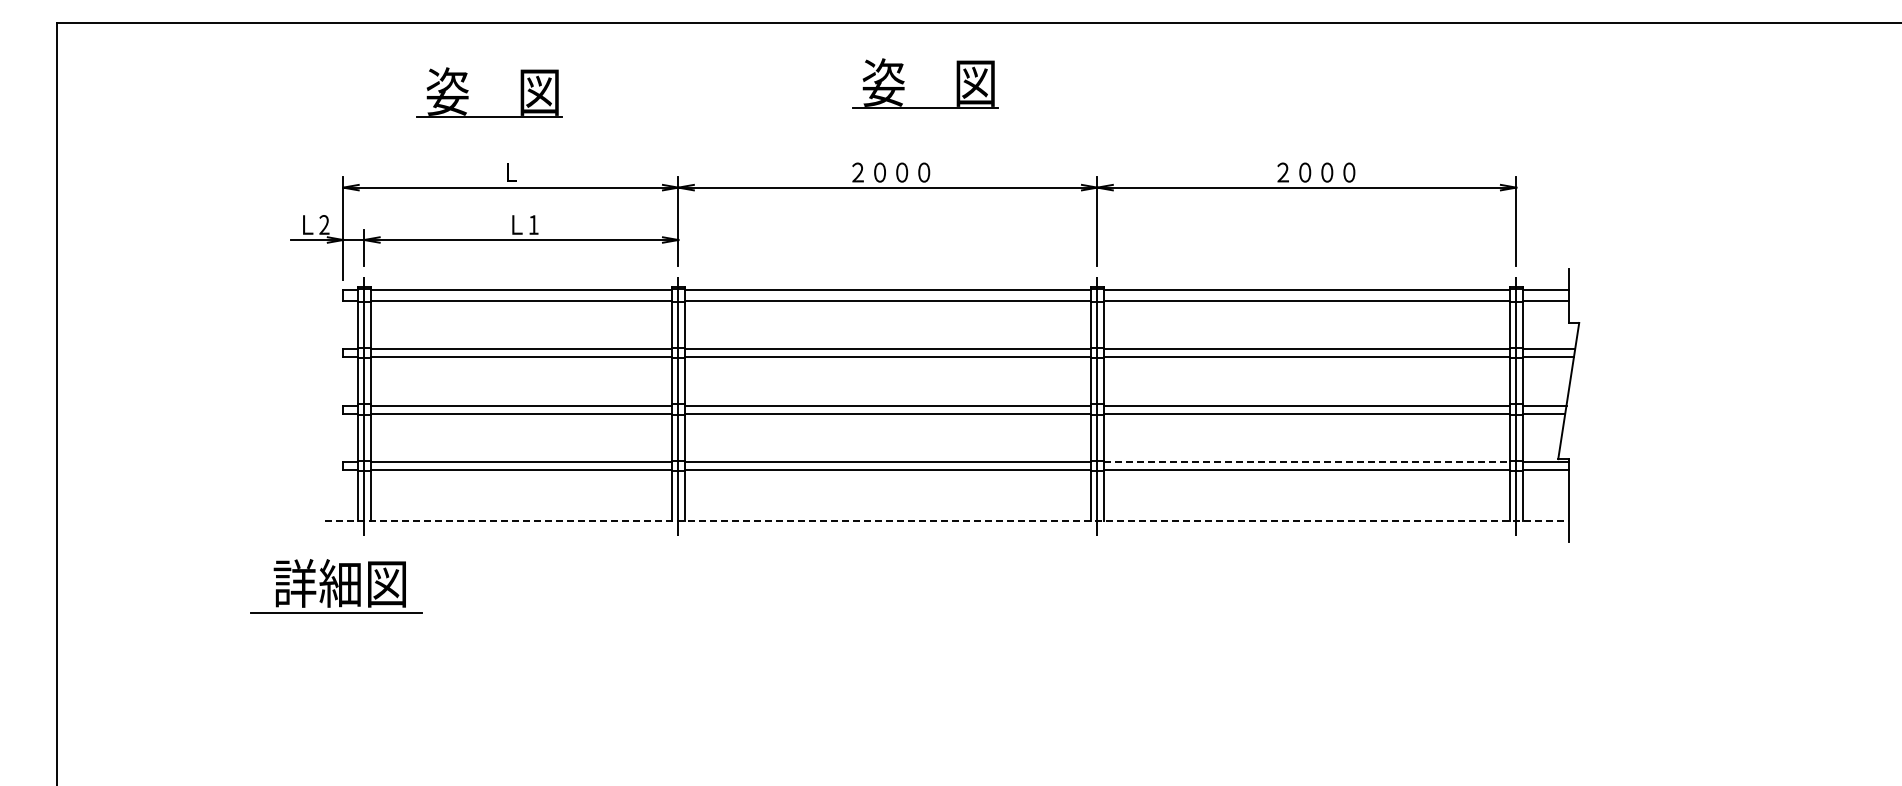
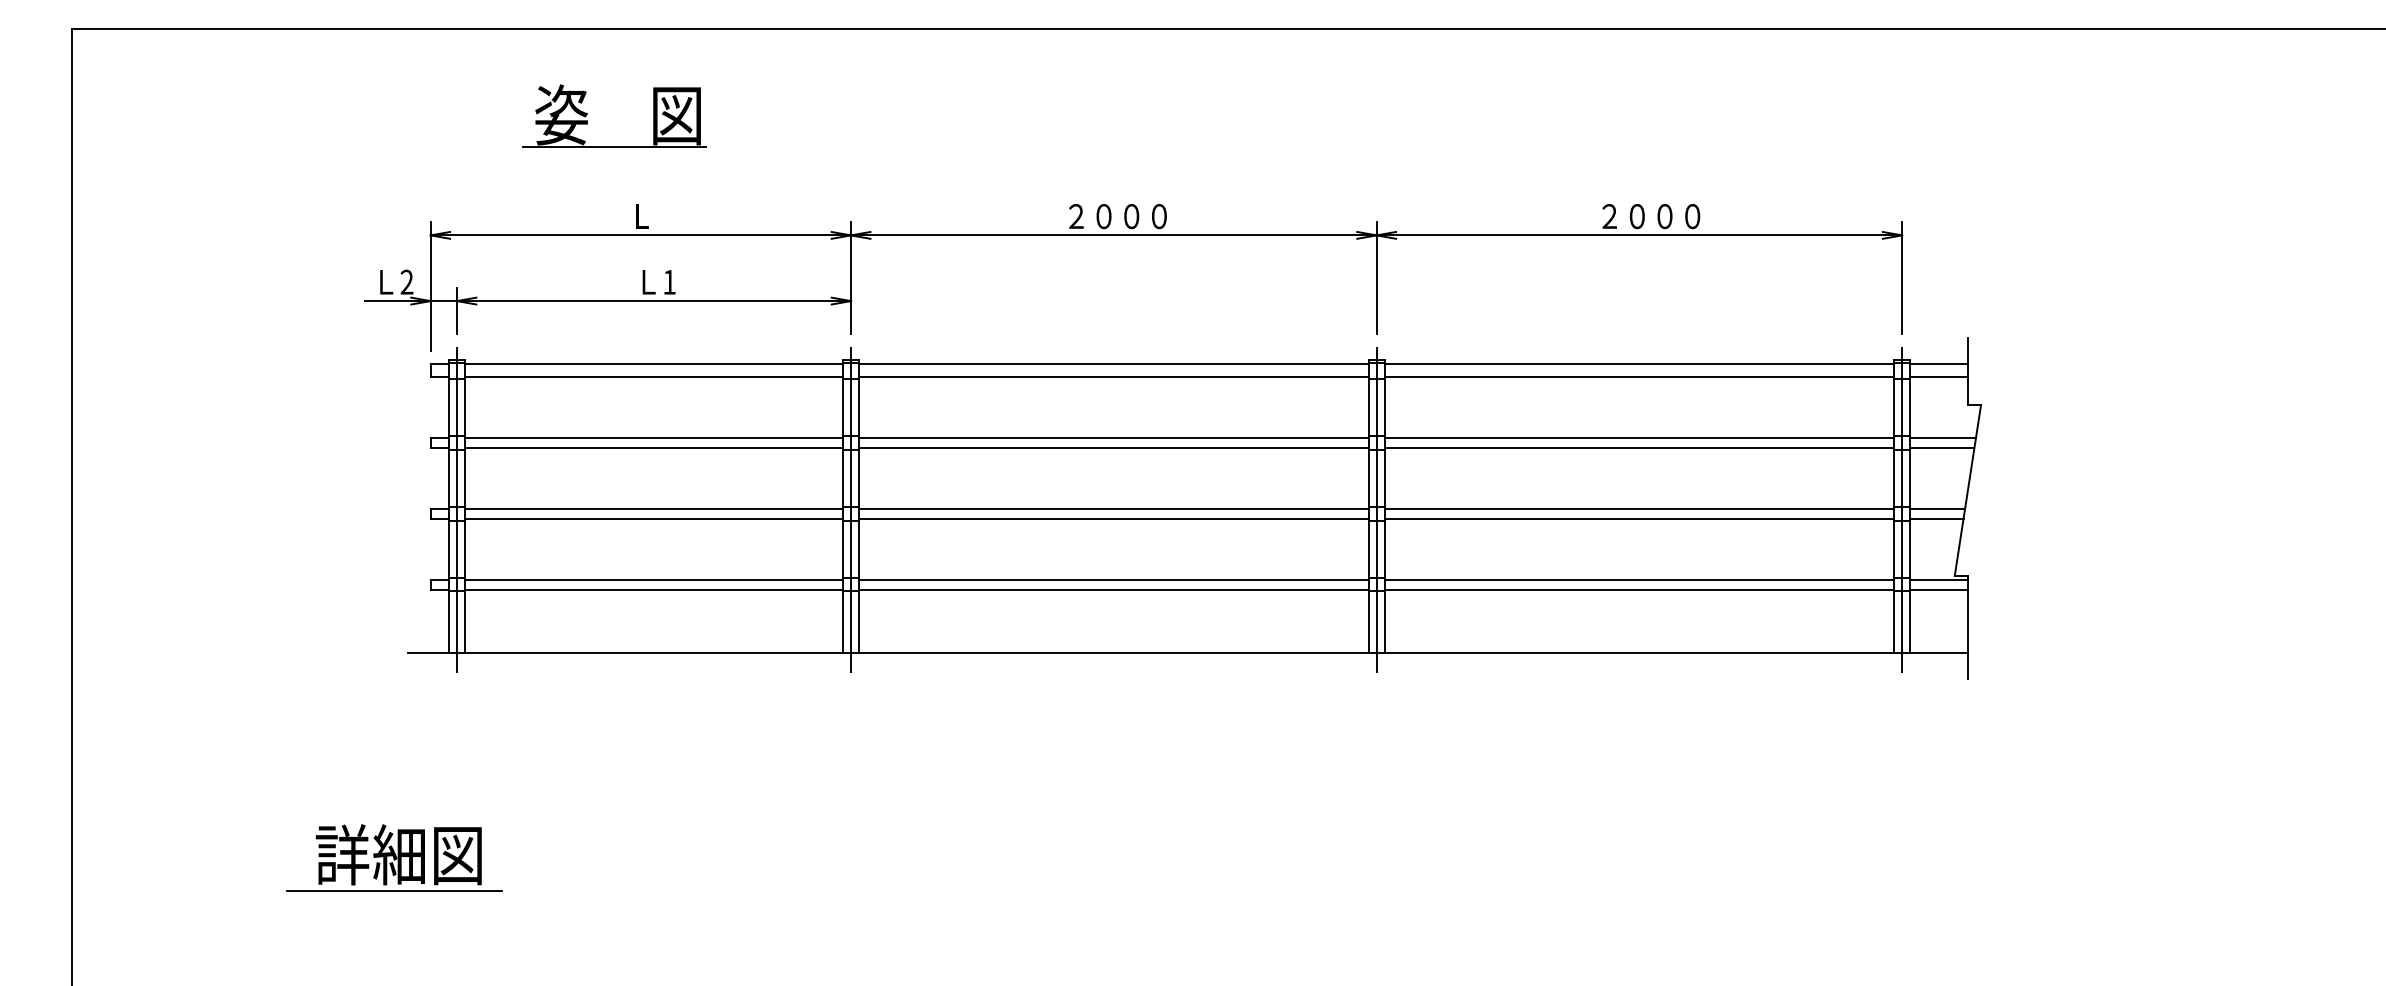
part: (904, 82) -> (1134, 103), removed
line: (1307, 462) -> (1640, 580), dashed -> solid
line: (947, 520) -> (1188, 652), dashed -> solid
part: (336, 586) -> (394, 858), moved

